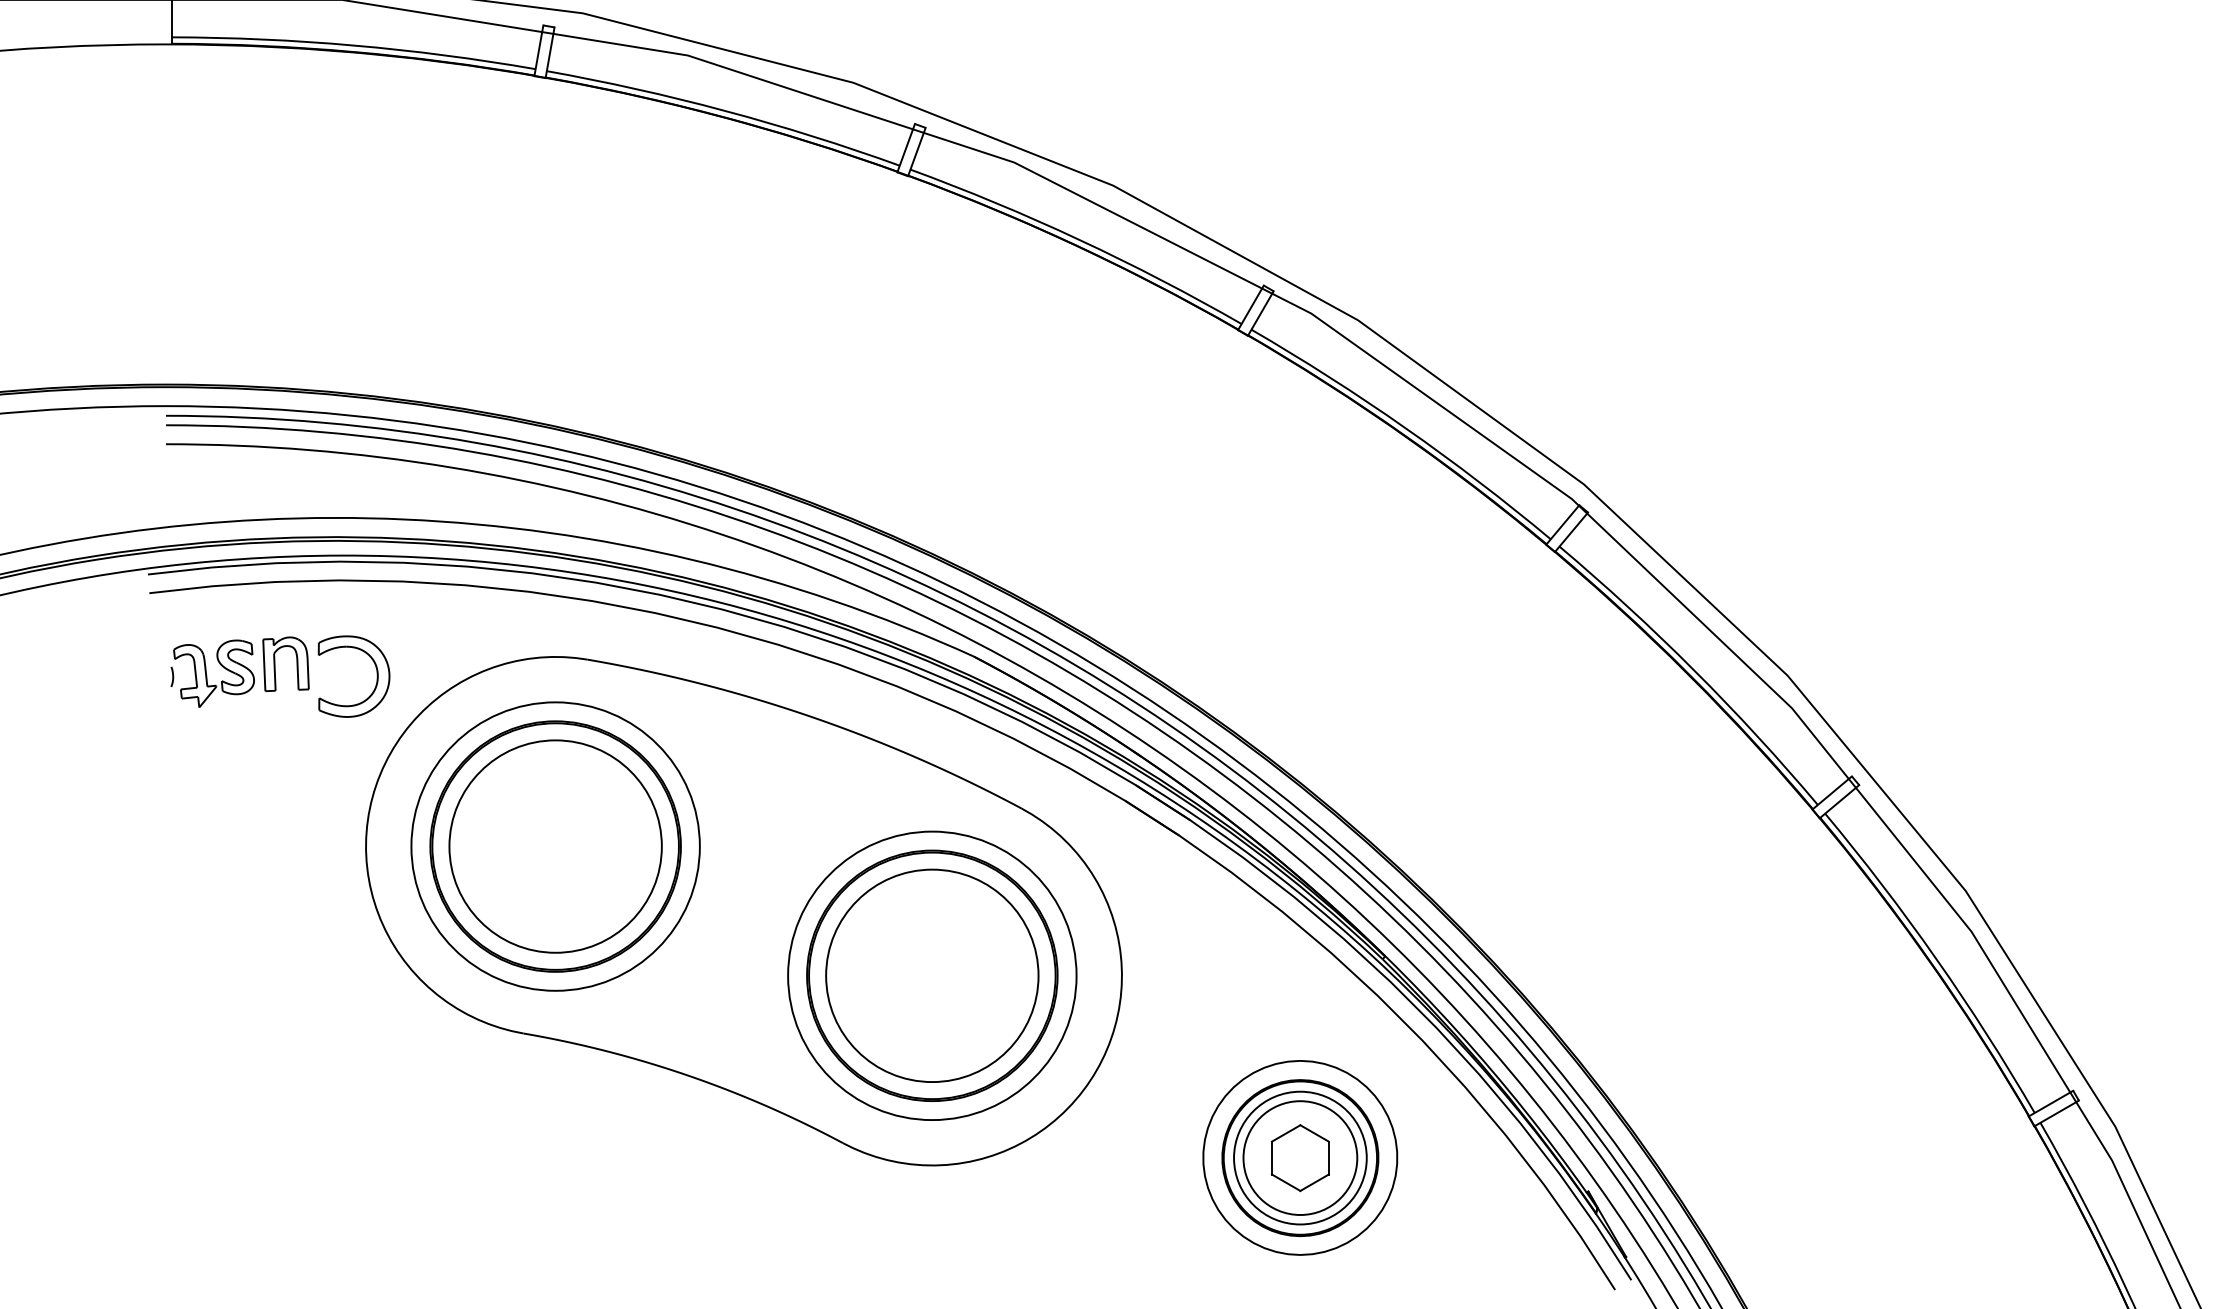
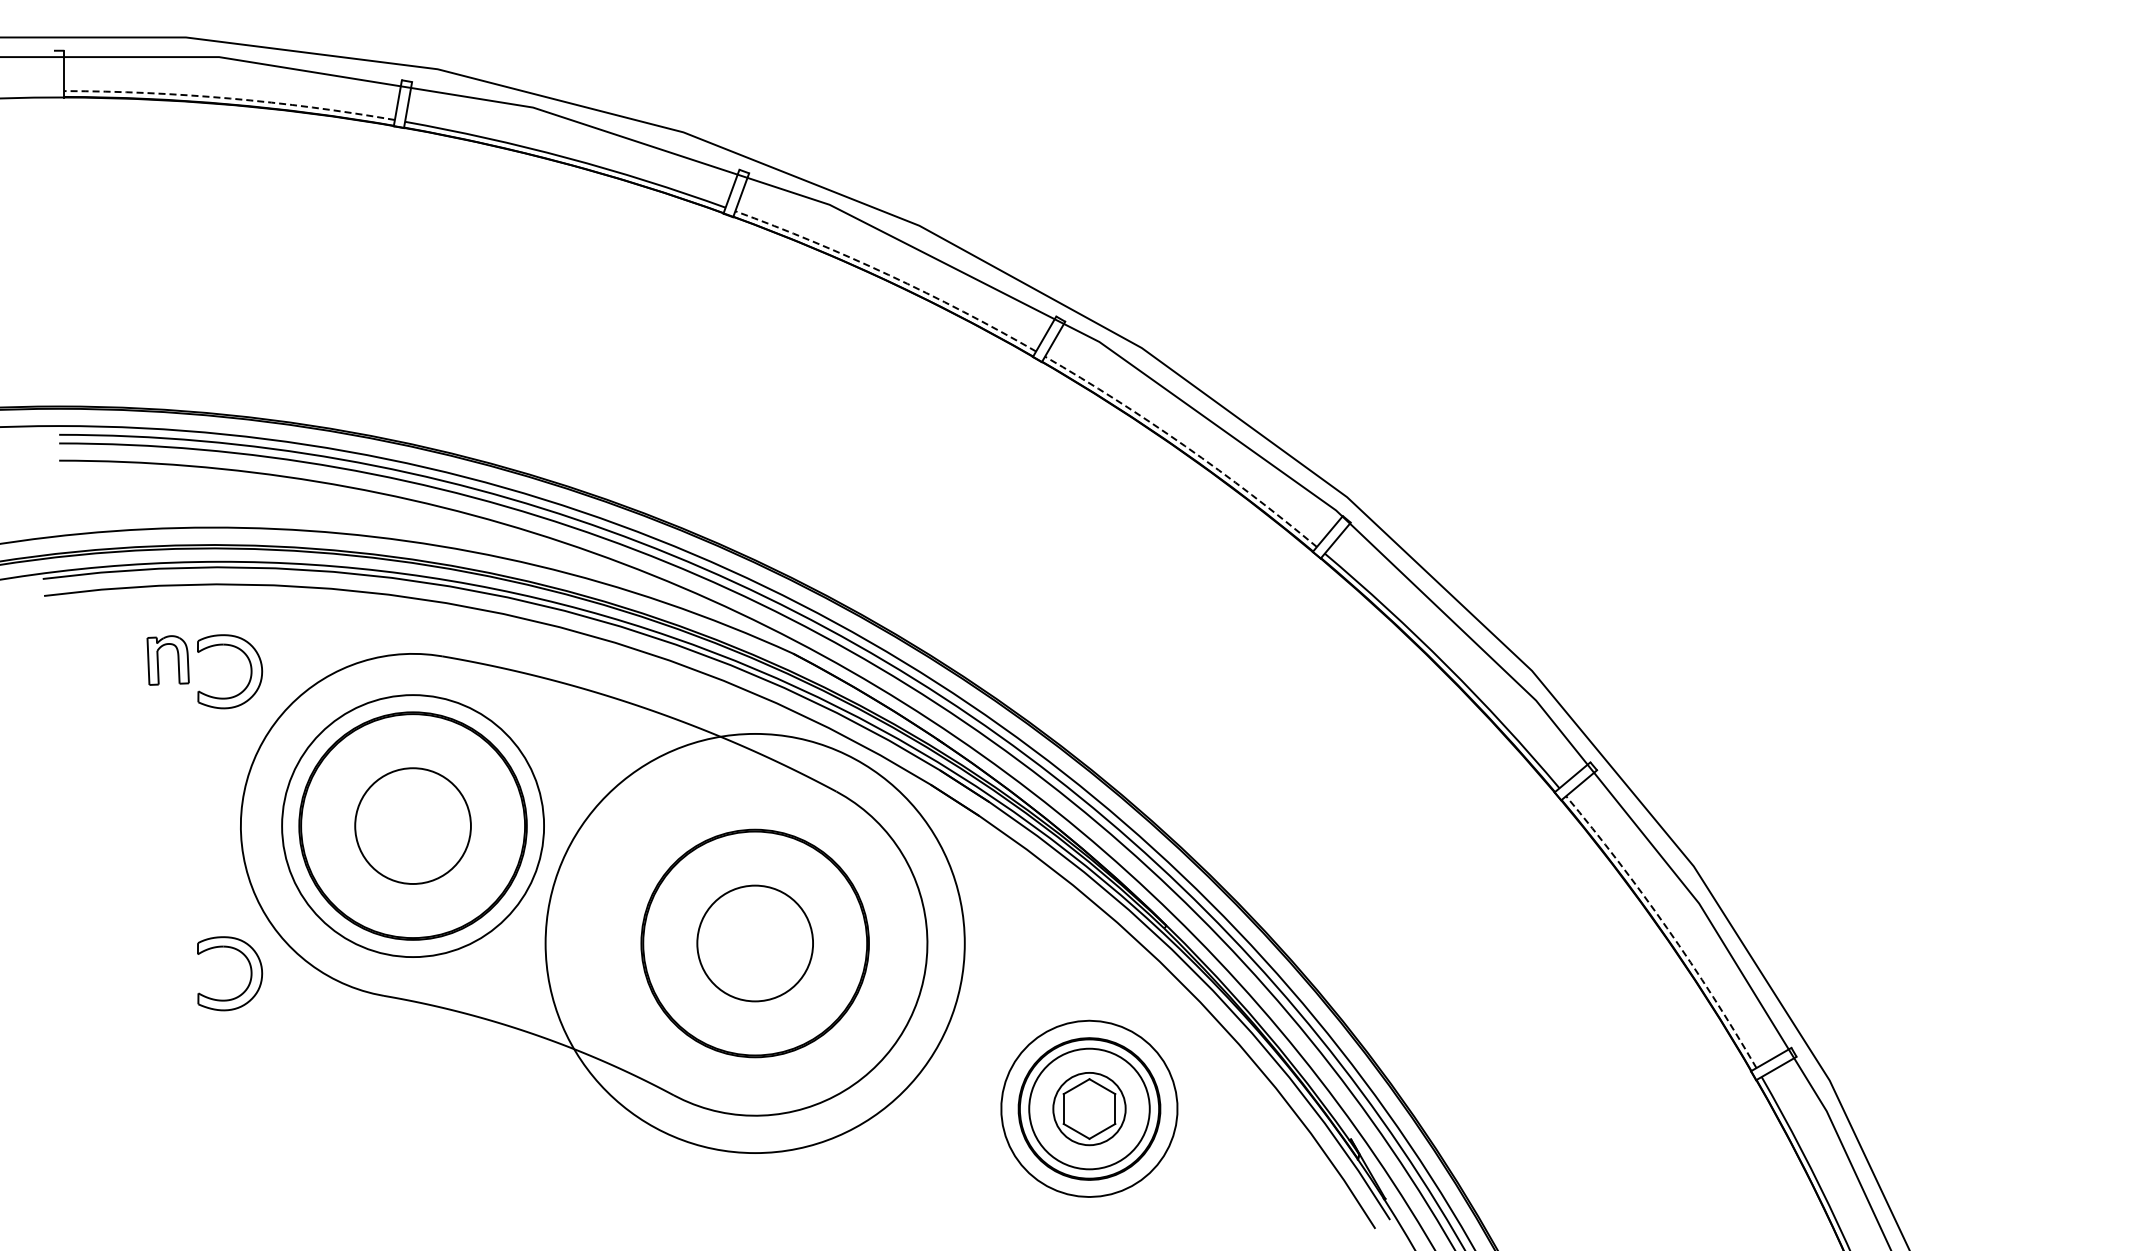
arc: (354, 45) -> (230, 98), solid -> dashed
arc: (1079, 240) -> (888, 275), solid -> dashed
arc: (1406, 428) -> (1185, 446), solid -> dashed
part: (212, 674) -> (101, 669), removed
circle: (555, 845) -> (412, 825), size x0.6
arc: (1936, 959) -> (1667, 928), solid -> dashed
circle: (931, 975) -> (754, 943), size x0.6
circle: (932, 975) -> (755, 943), size x1.6
part: (376, 1008) -> (250, 973), added
circle: (1300, 1157) -> (1089, 1108), size x0.7

